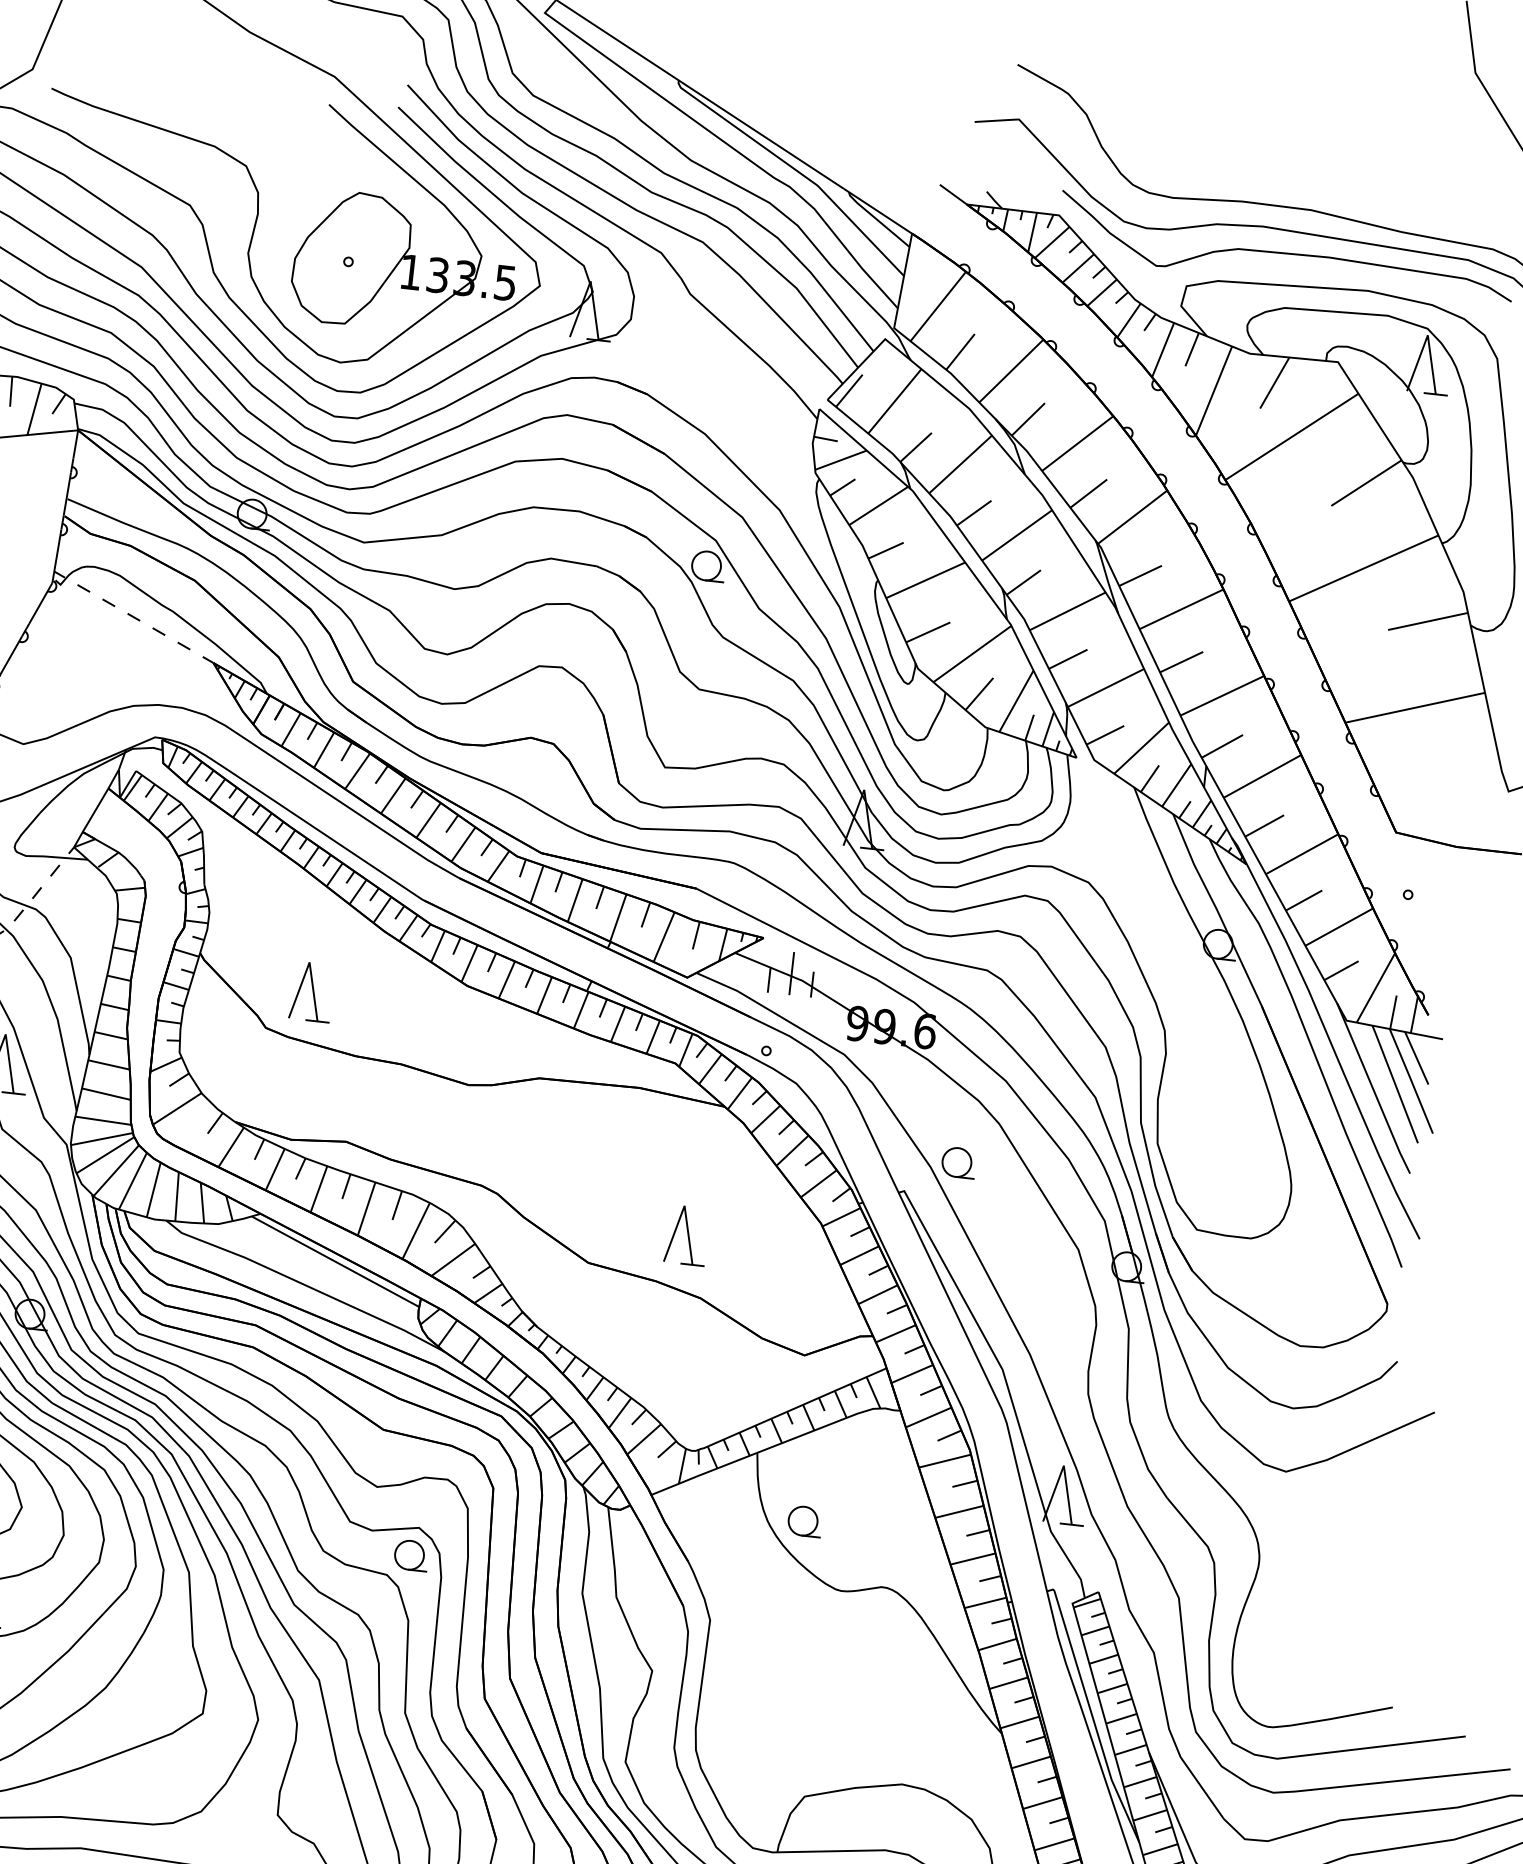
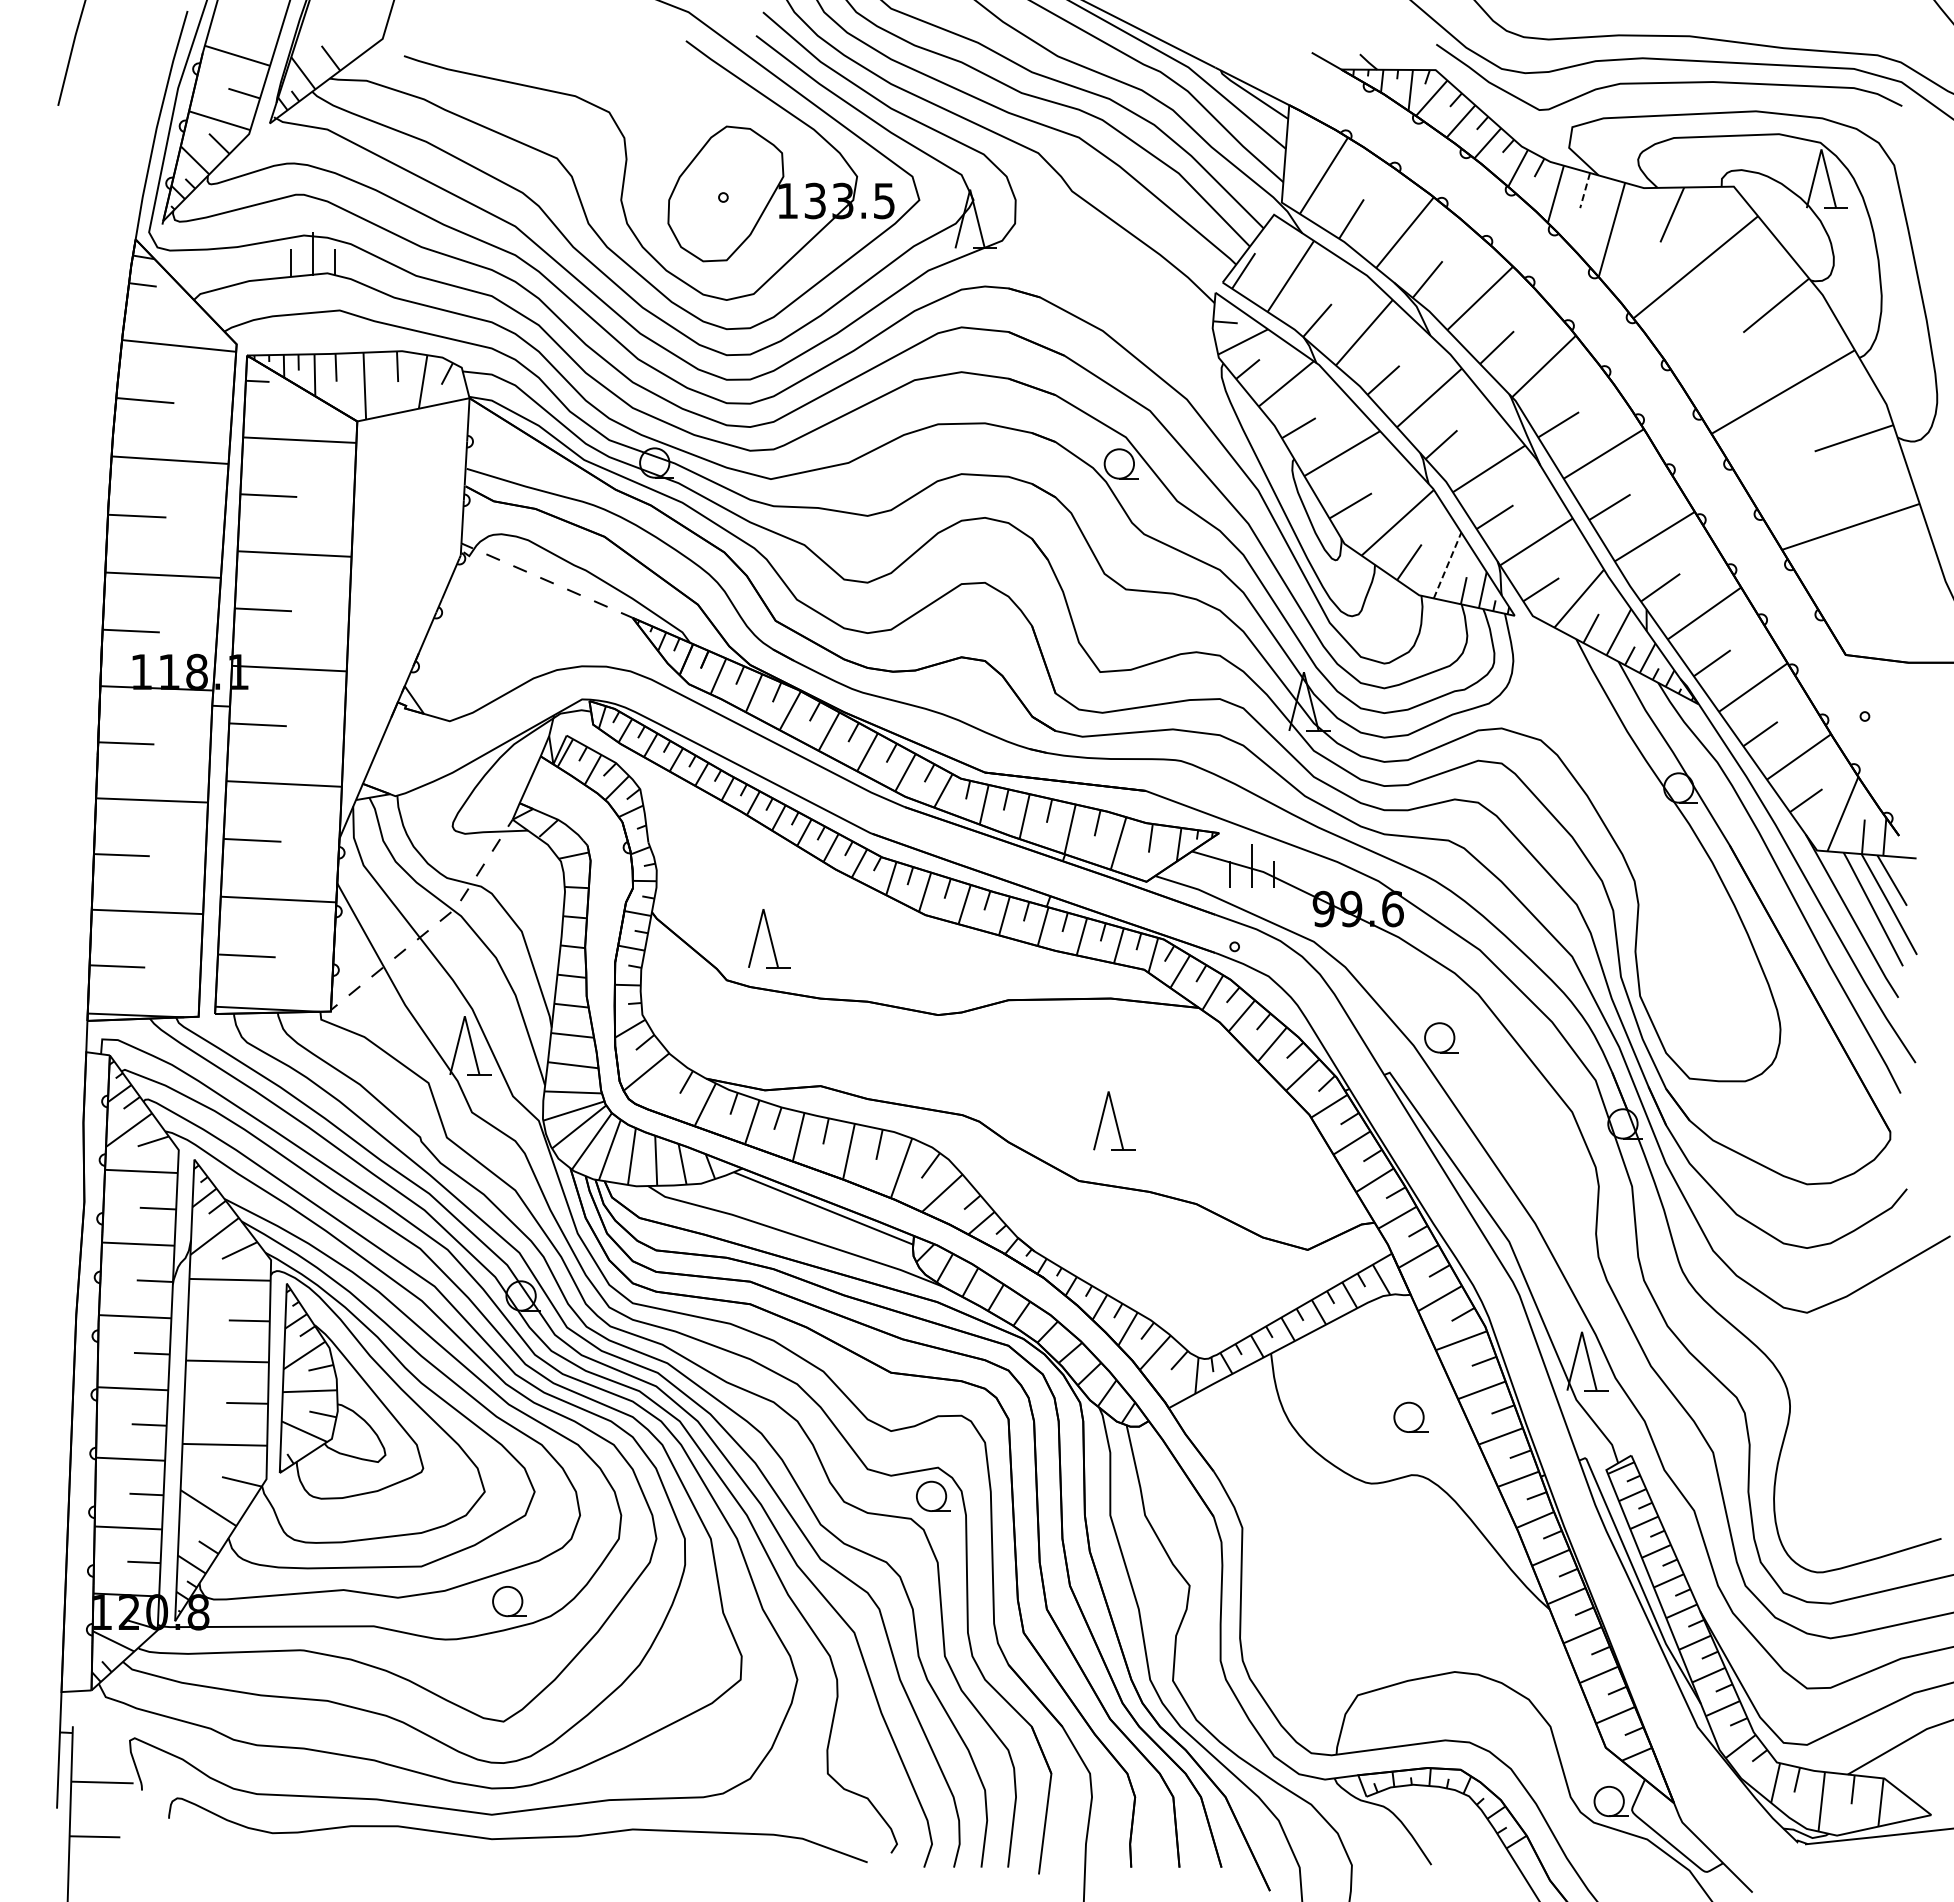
line: (1191, 350) -> (1584, 191), solid -> dashed
line: (1016, 701) -> (1447, 565), solid -> dashed
part: (687, 1234) -> (1114, 1120), moved
part: (804, 1520) -> (1410, 1416), moved

